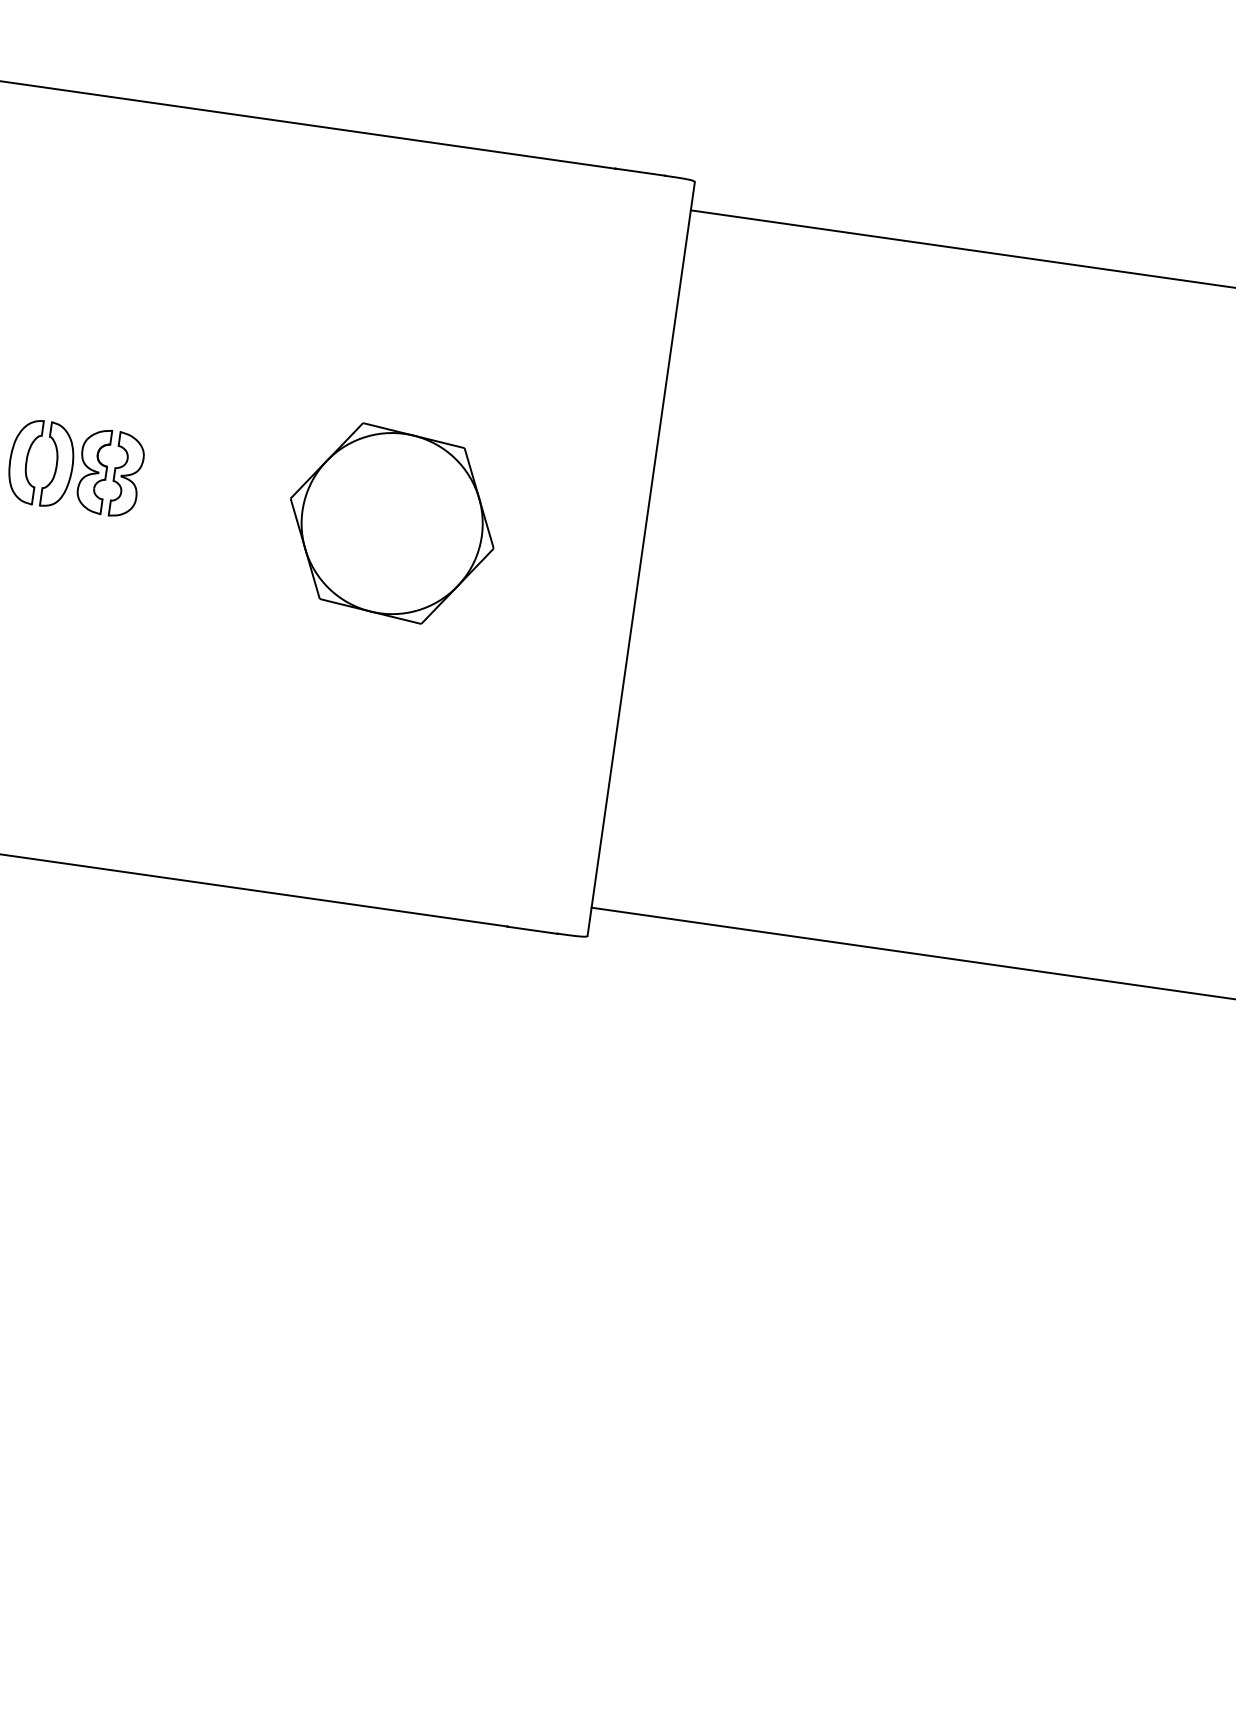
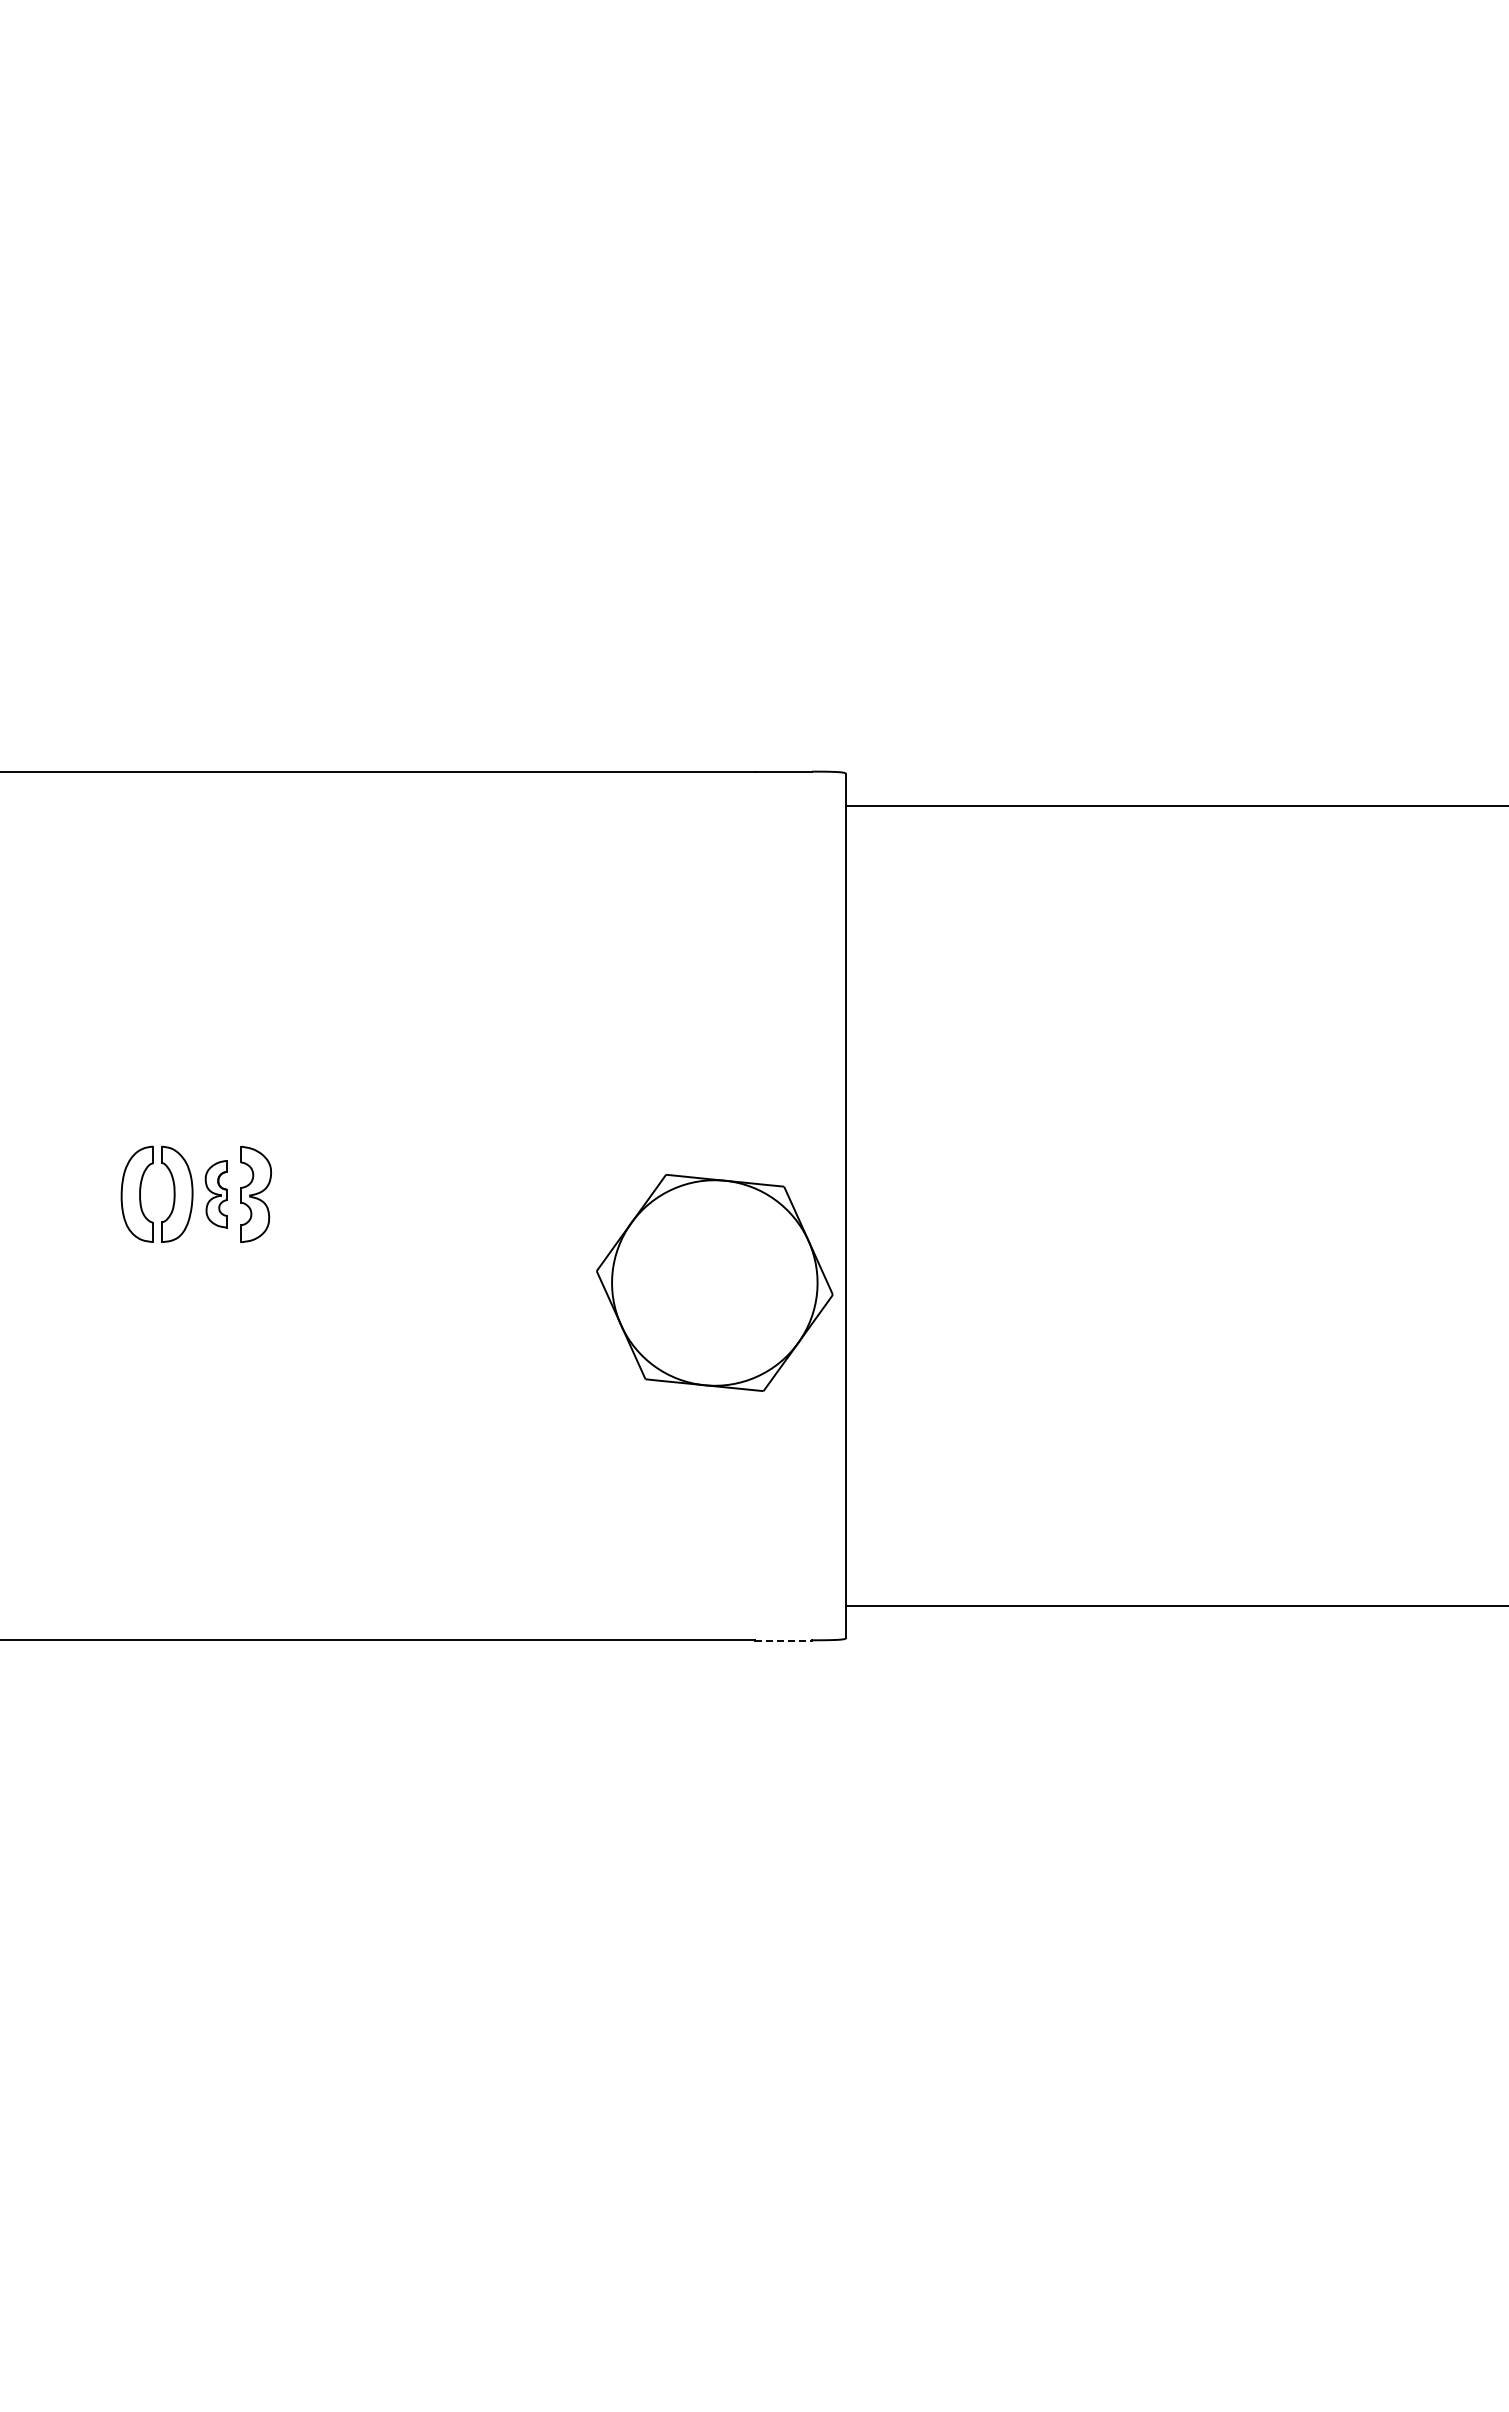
part: (93, 469) -> (216, 1193), size x0.7
part: (391, 523) -> (714, 1282), moved
line: (532, 930) -> (783, 1640), solid -> dashed

